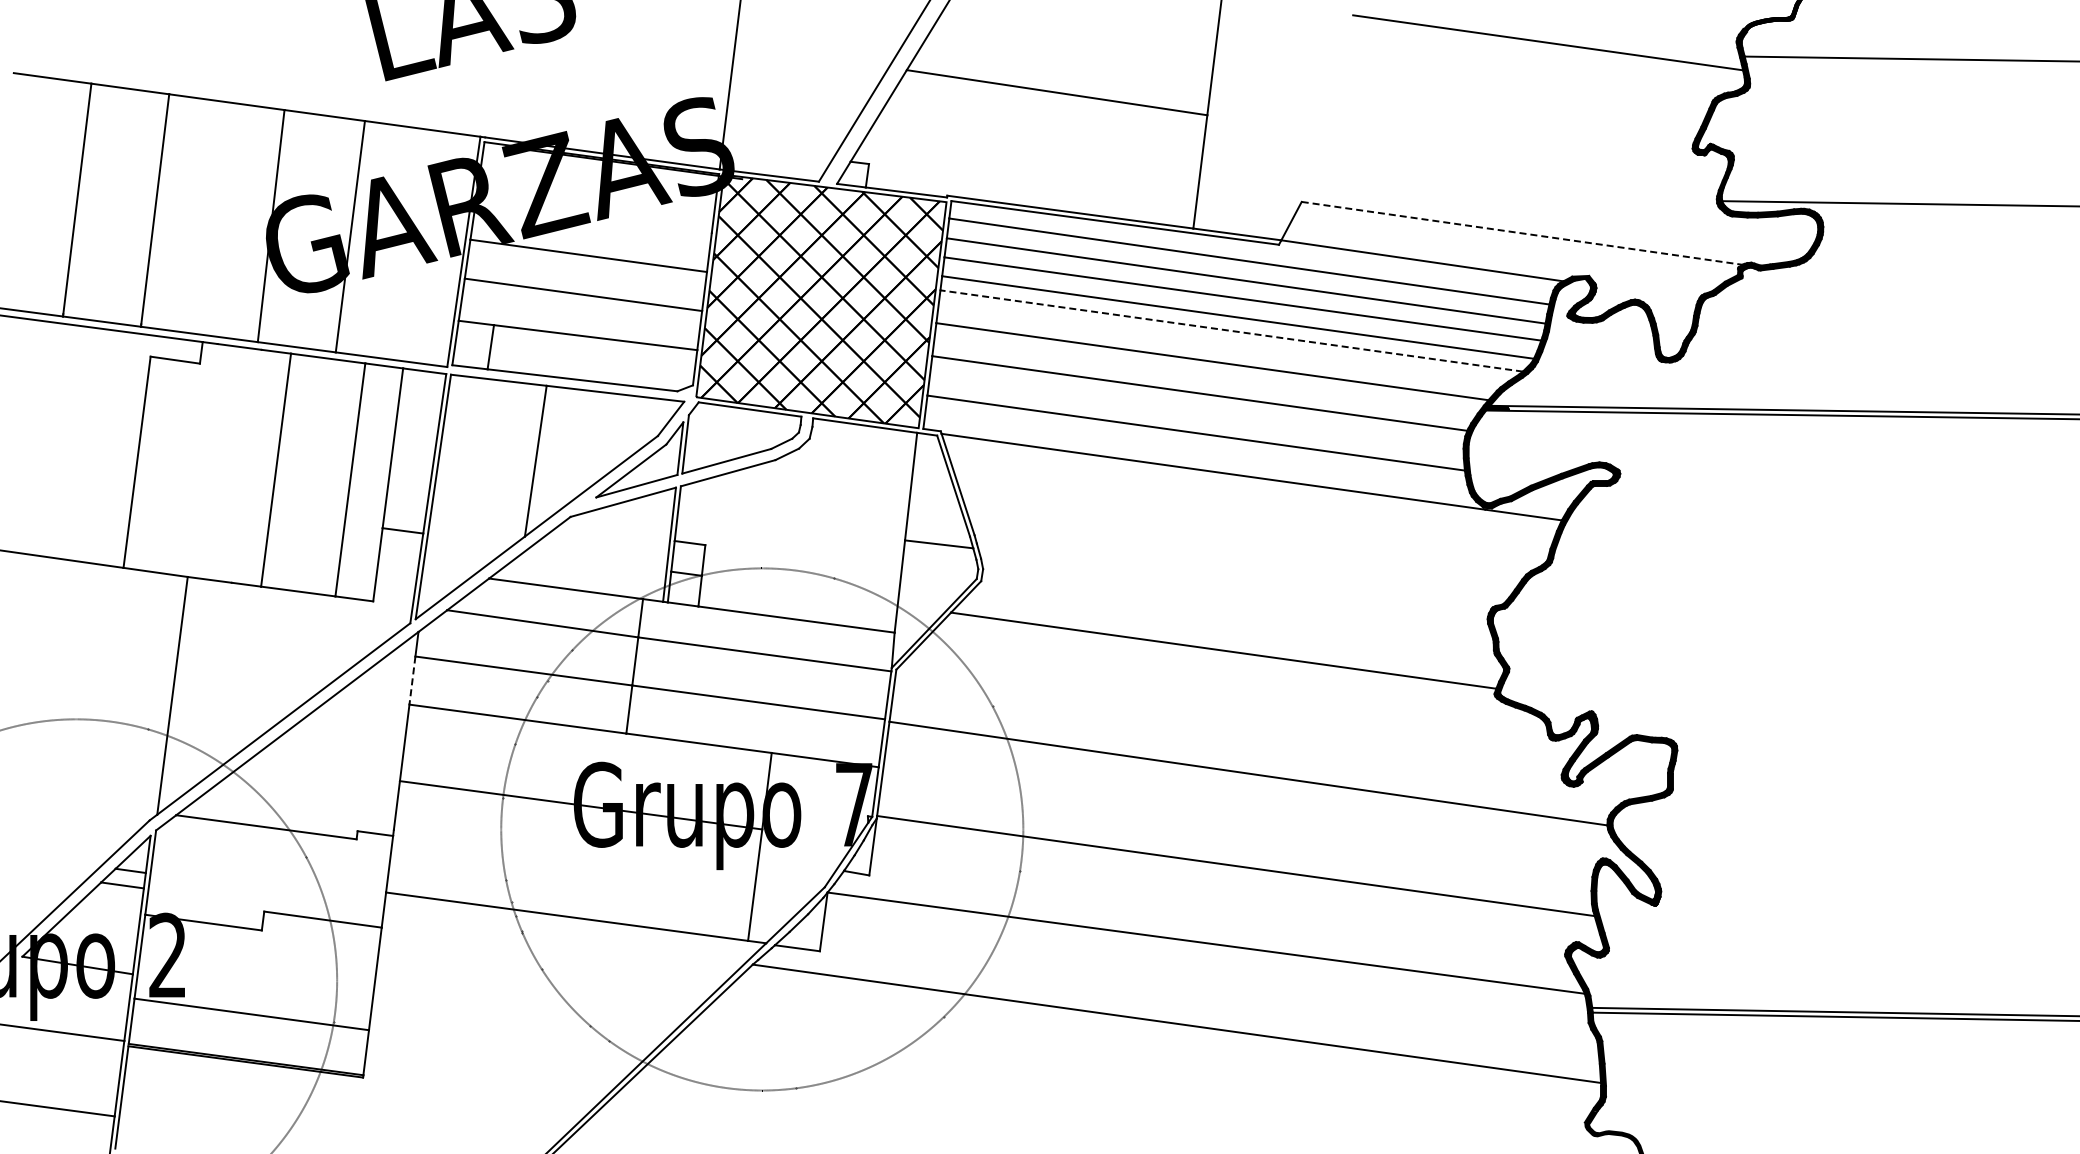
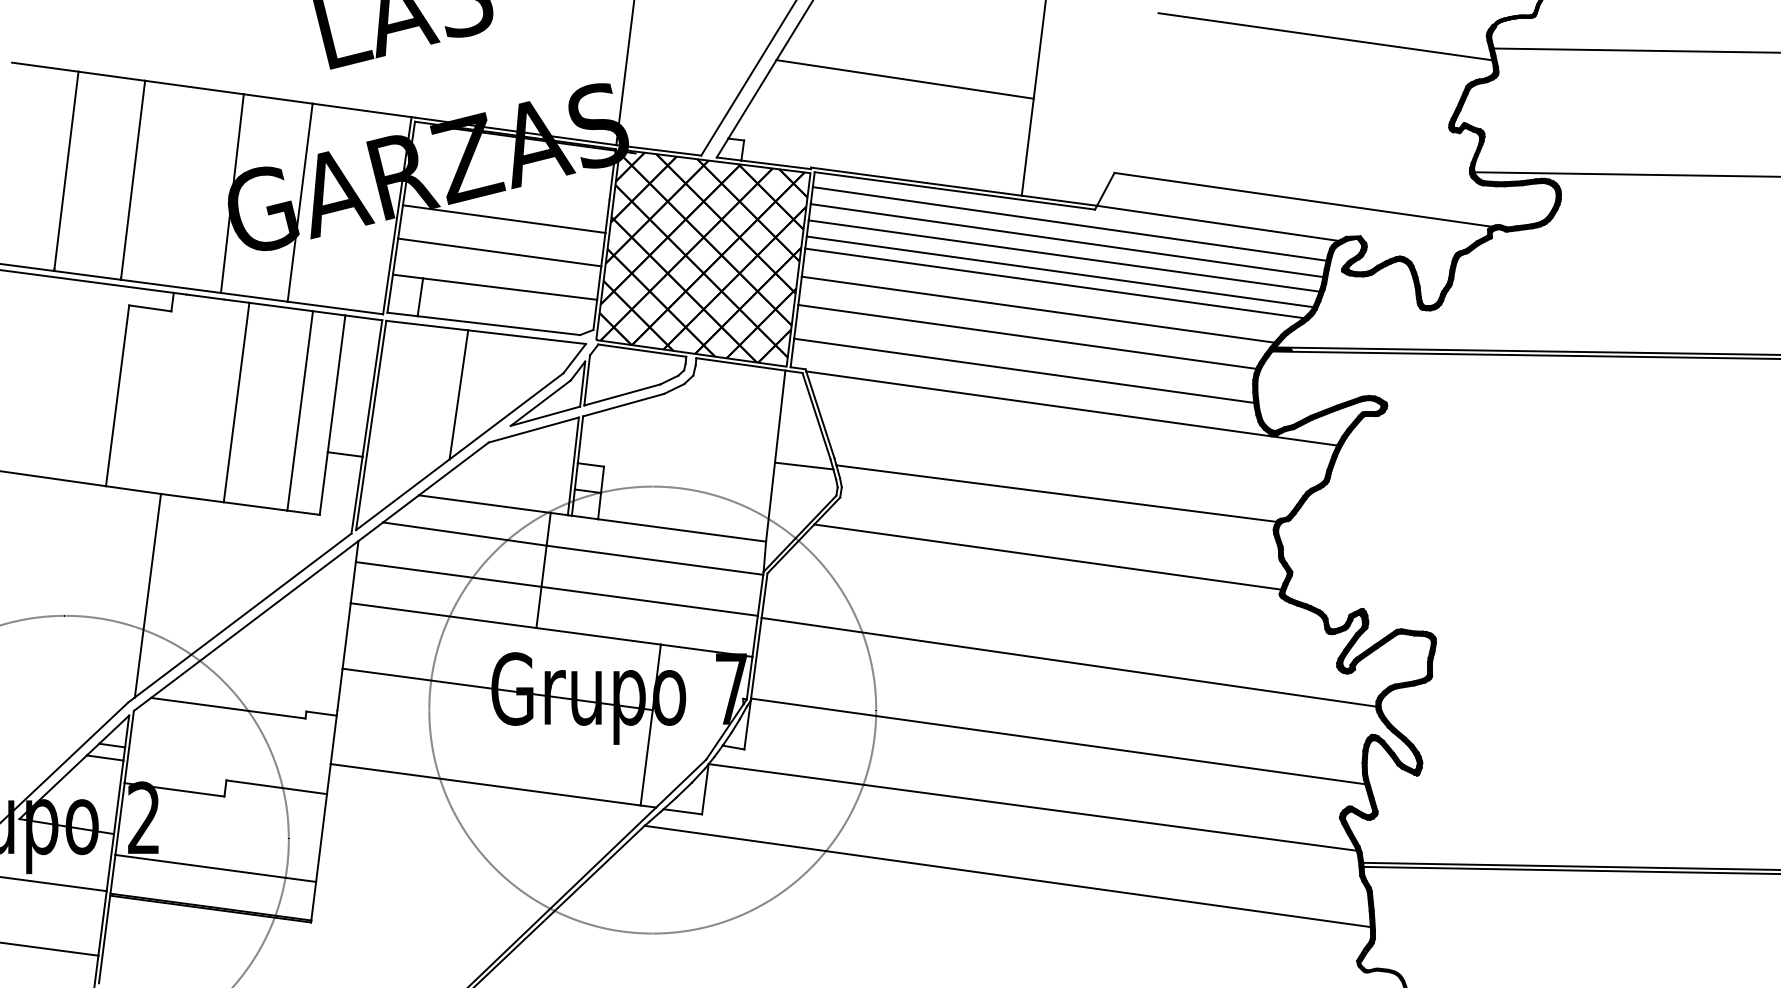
line: (1522, 233) -> (1303, 199), dashed -> solid
line: (1231, 330) -> (1054, 282), dashed -> solid
line: (1233, 576) -> (1056, 493), added
line: (412, 681) -> (353, 583), dashed -> solid

